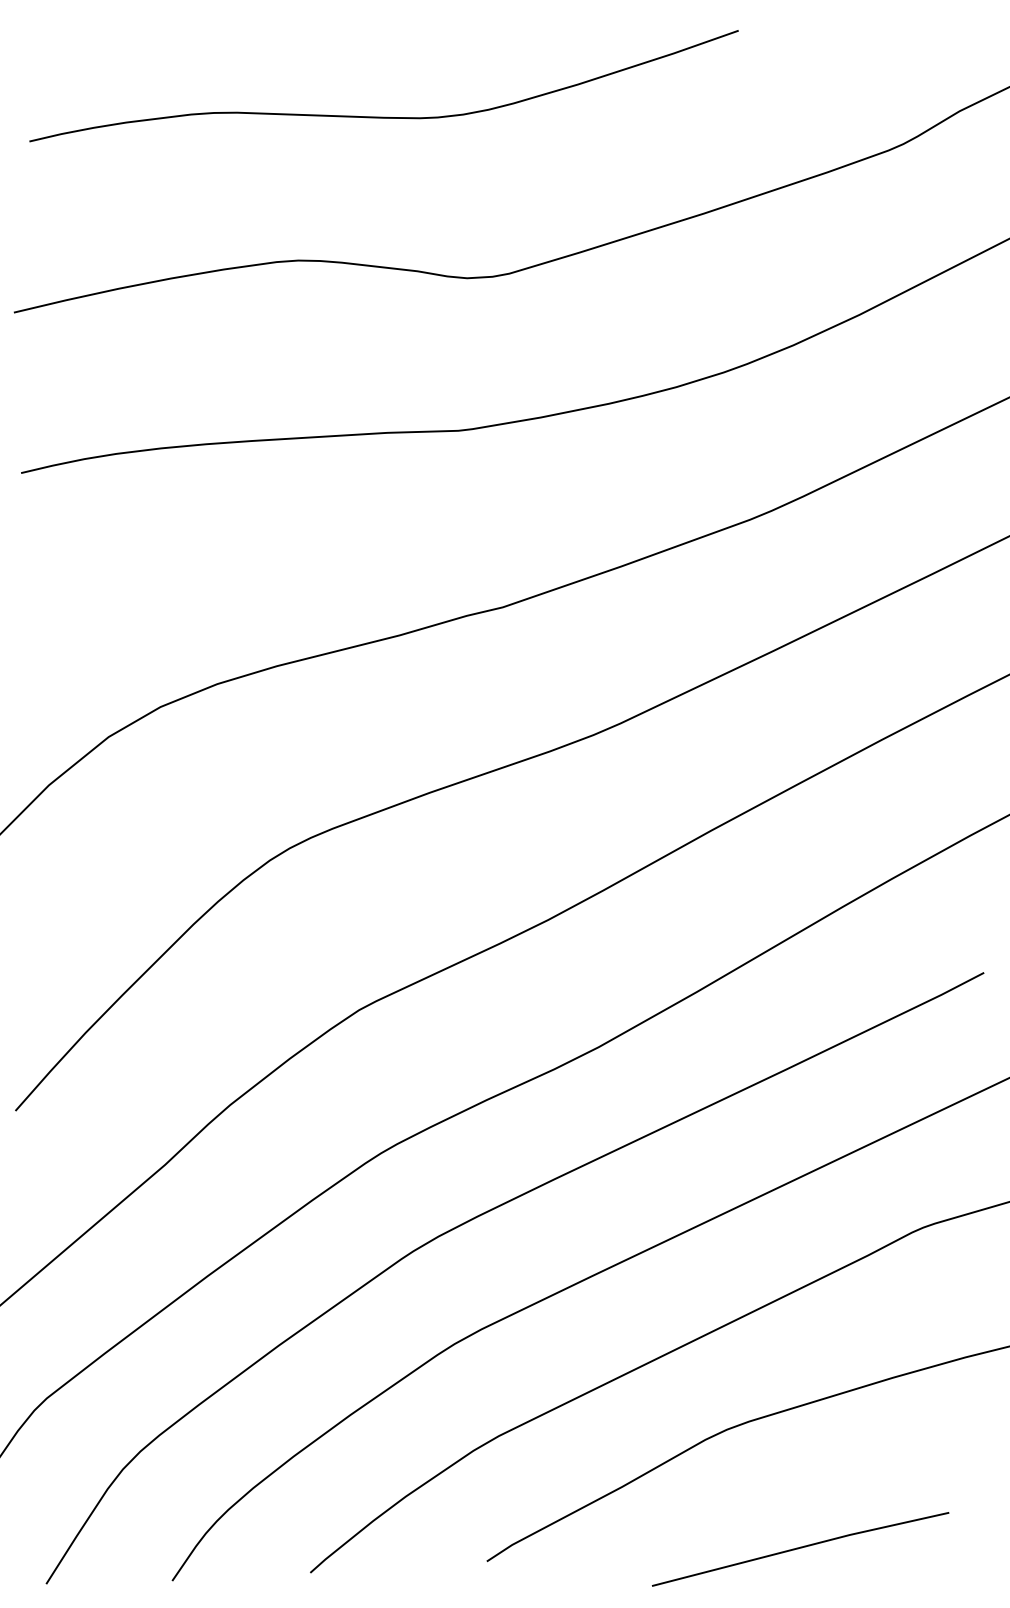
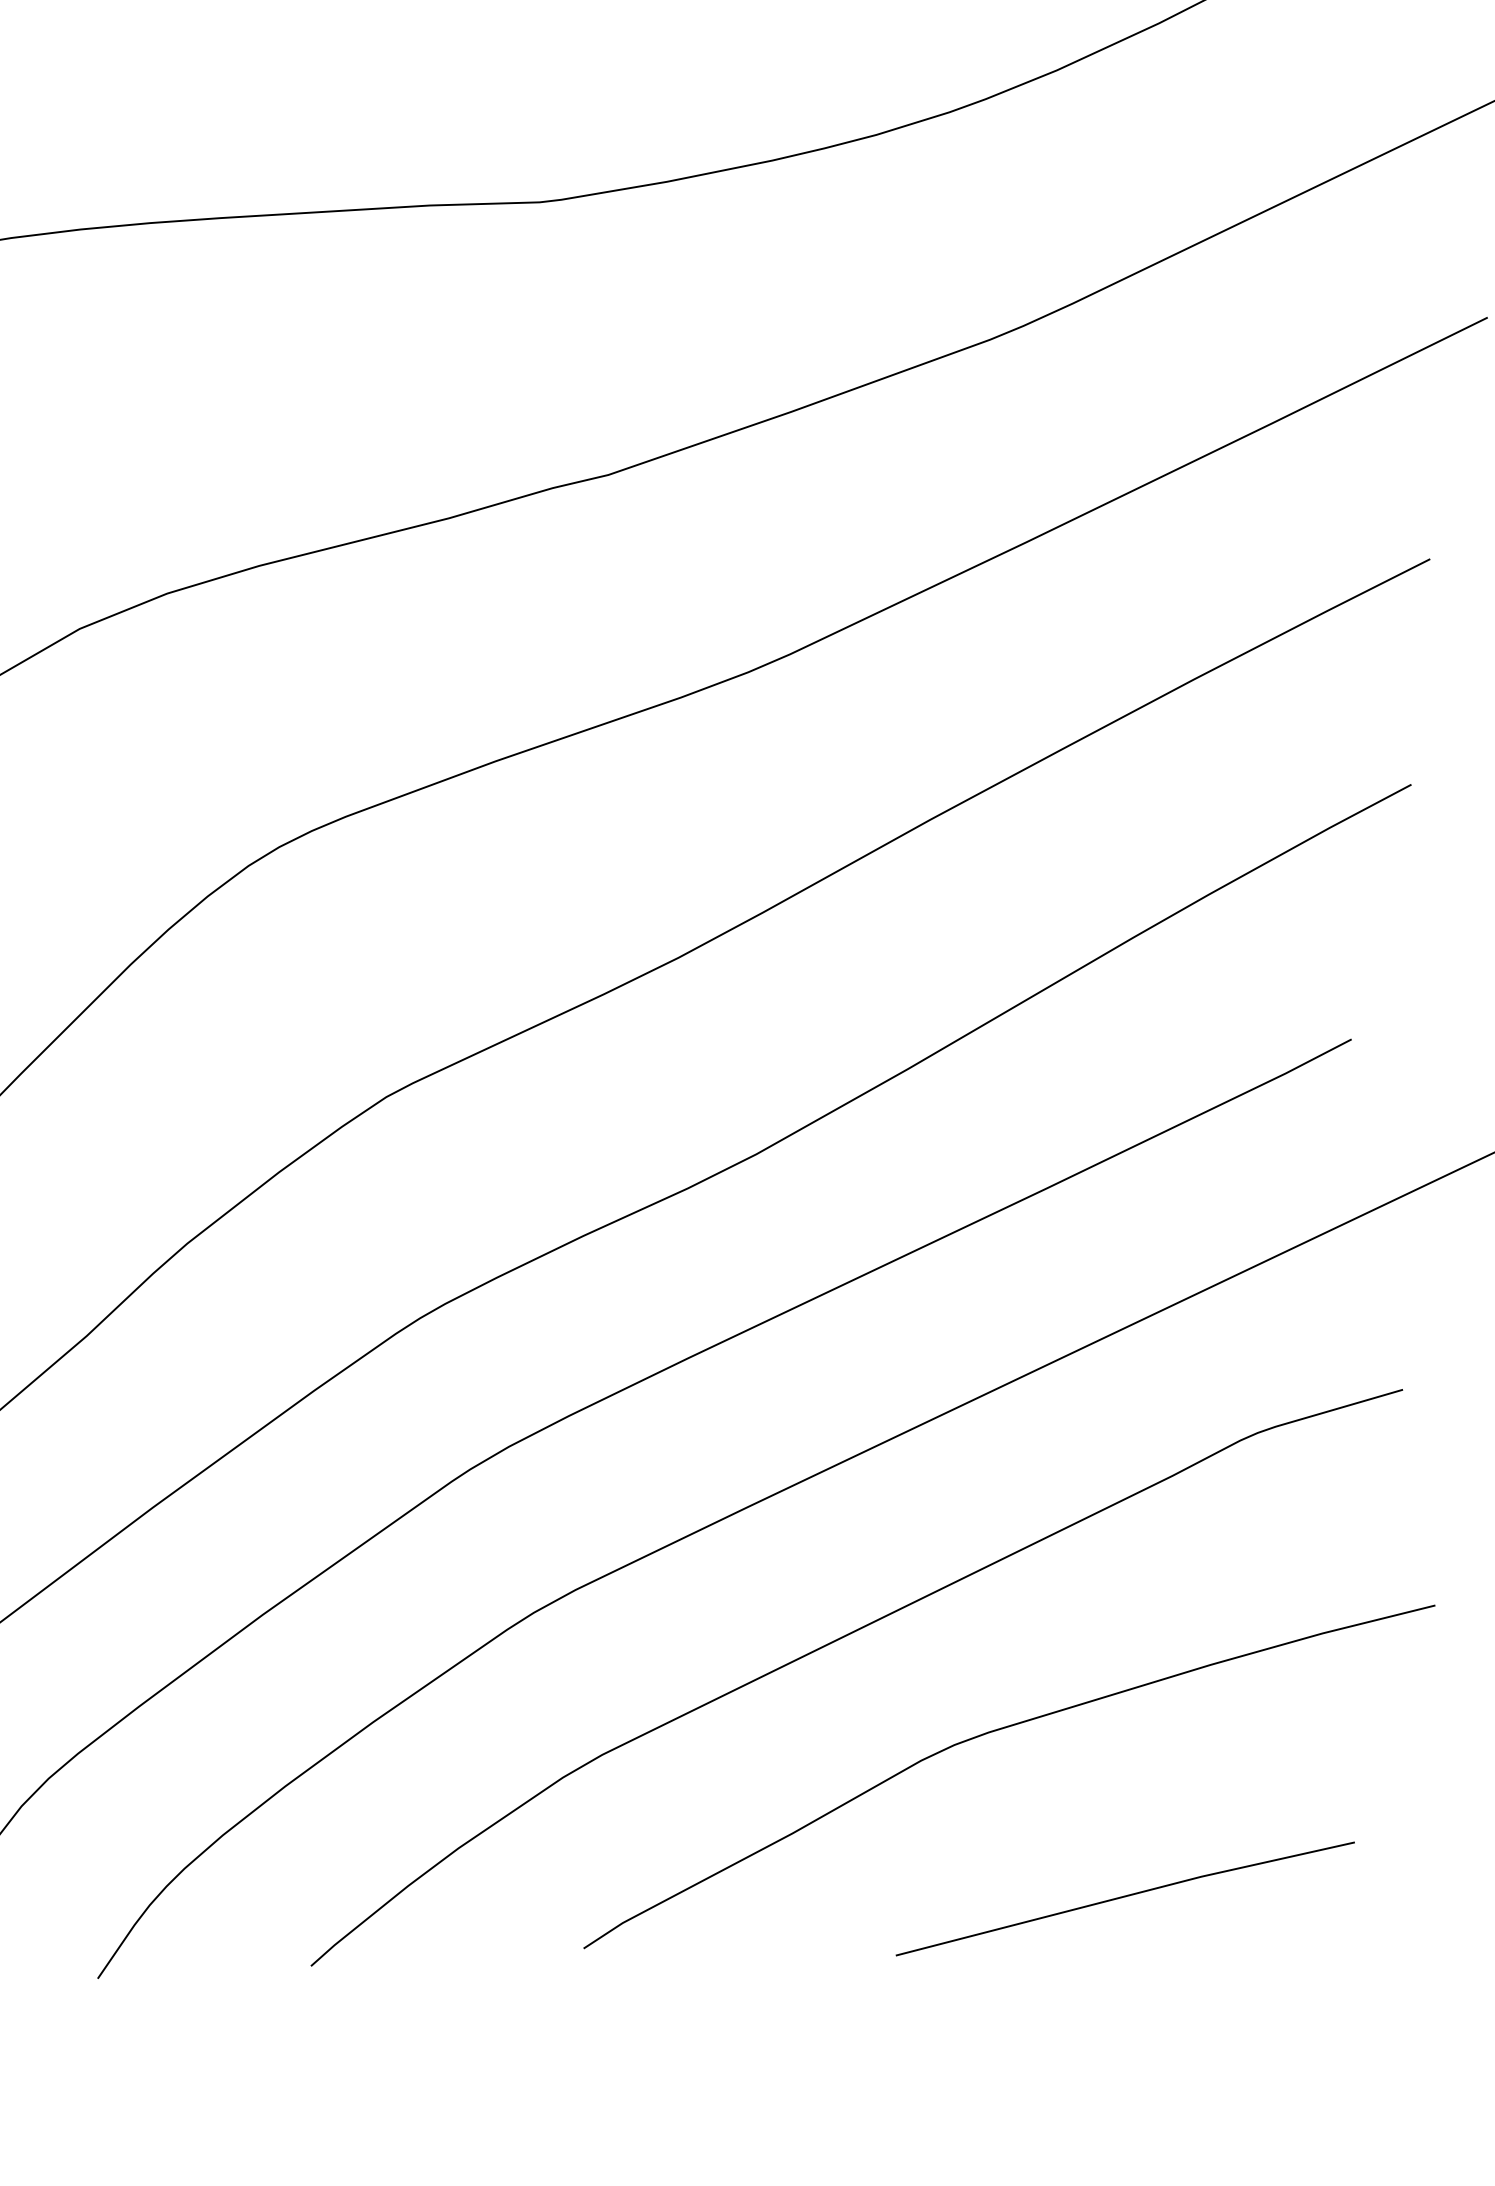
line: (800, 1548) -> (1125, 1897), moved

